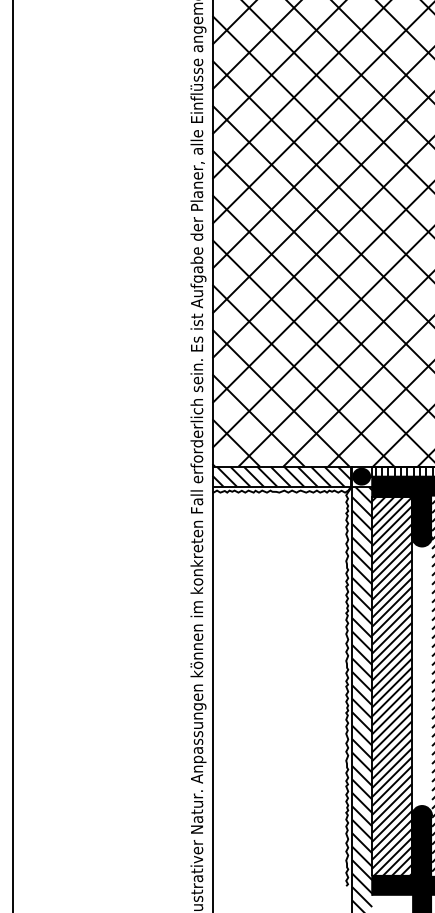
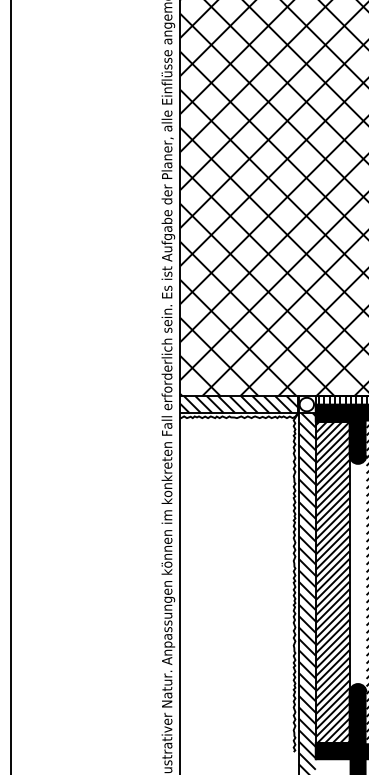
fill: (361, 476) -> (306, 404), removed

